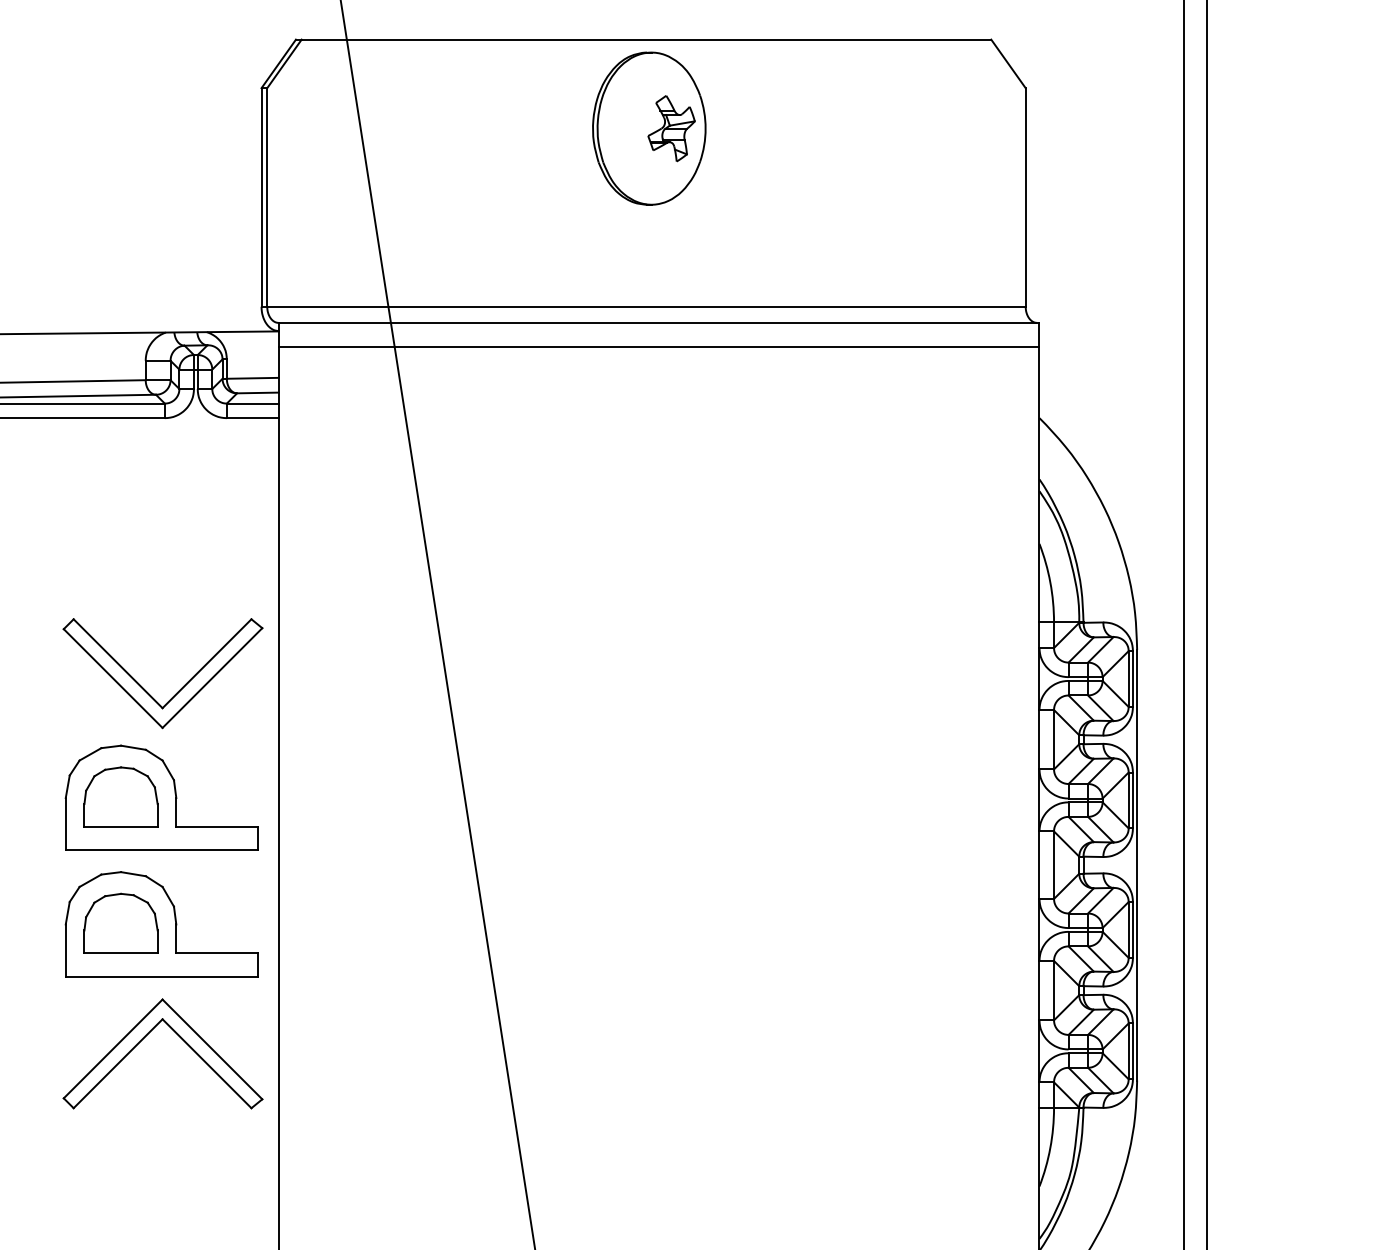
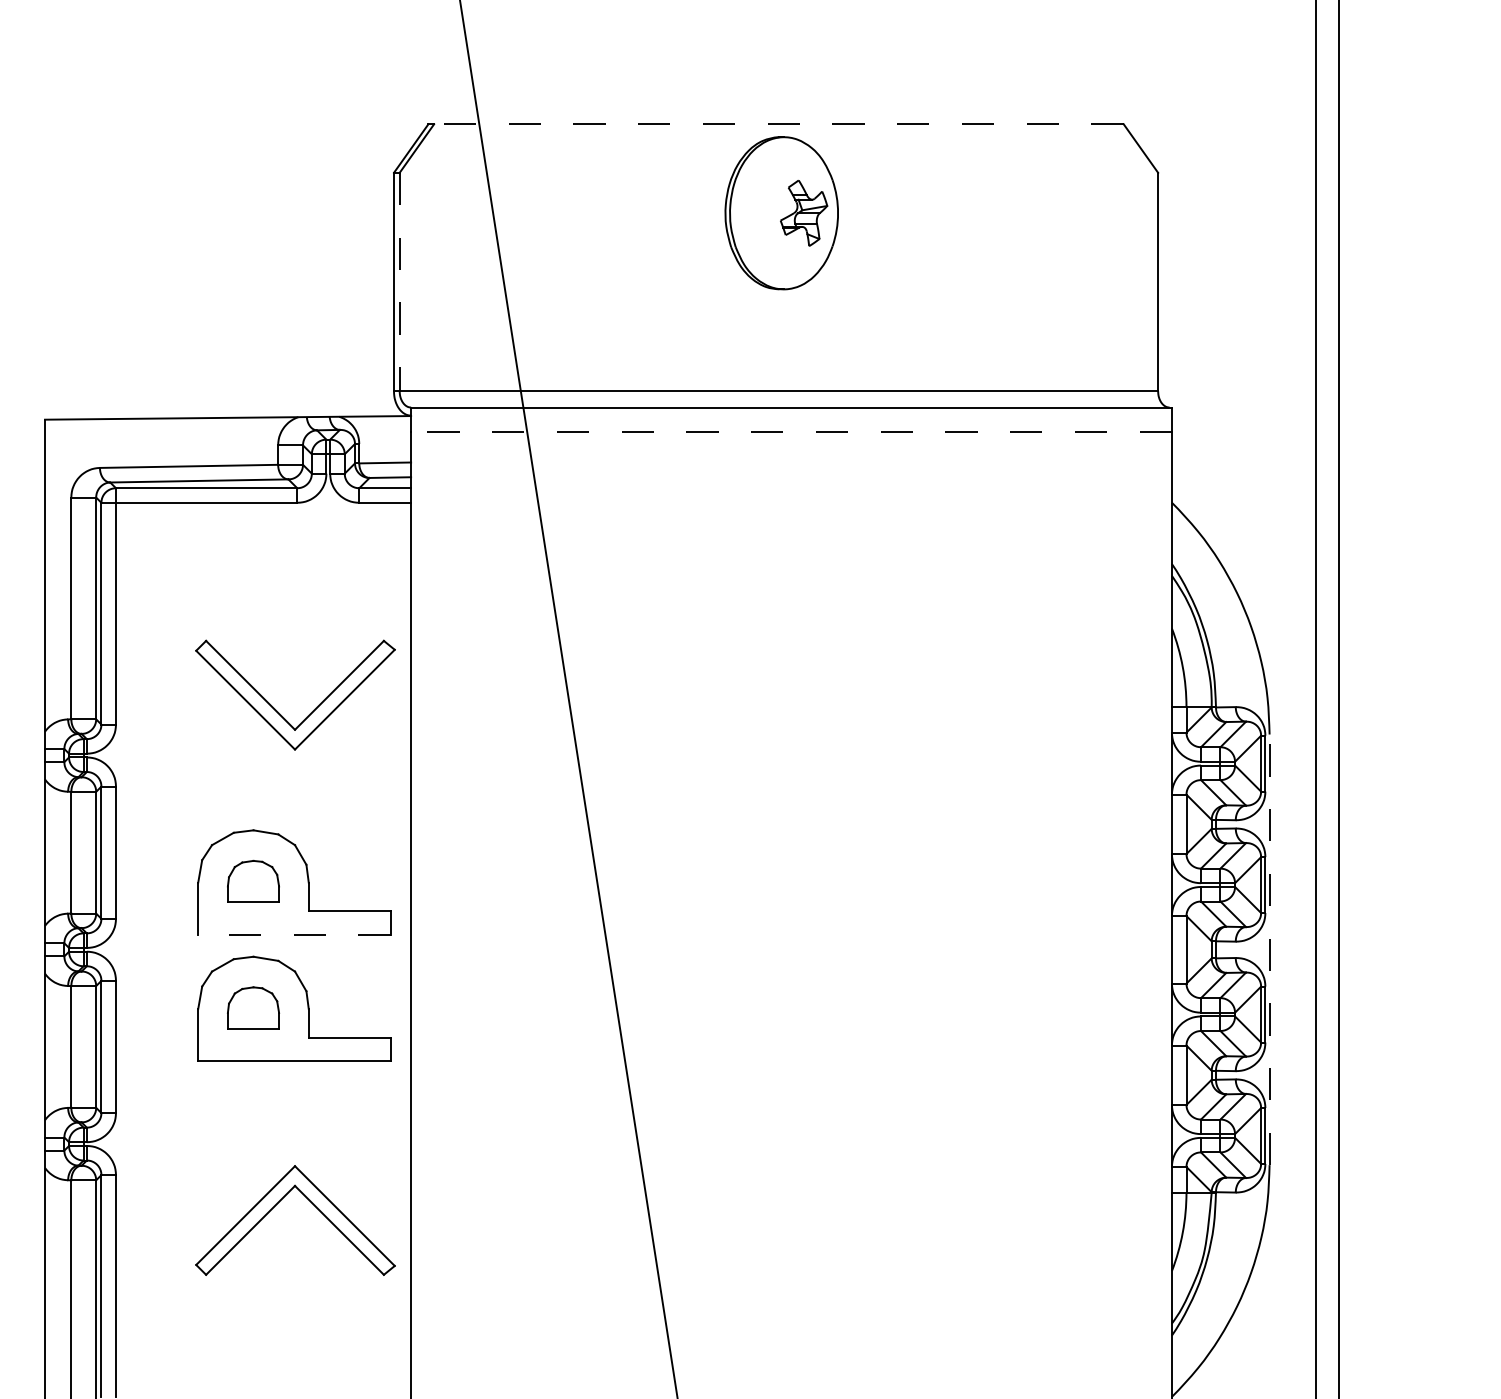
line: (646, 39) -> (778, 124), solid -> dashed
line: (267, 197) -> (399, 282), solid -> dashed
line: (659, 346) -> (791, 431), solid -> dashed
part: (180, 688) -> (312, 710), moved
part: (121, 796) -> (253, 881), size x0.7
line: (161, 849) -> (293, 934), solid -> dashed
line: (1137, 864) -> (1269, 949), solid -> dashed
part: (121, 922) -> (253, 1007), size x0.7
part: (179, 1036) -> (311, 1203), moved

